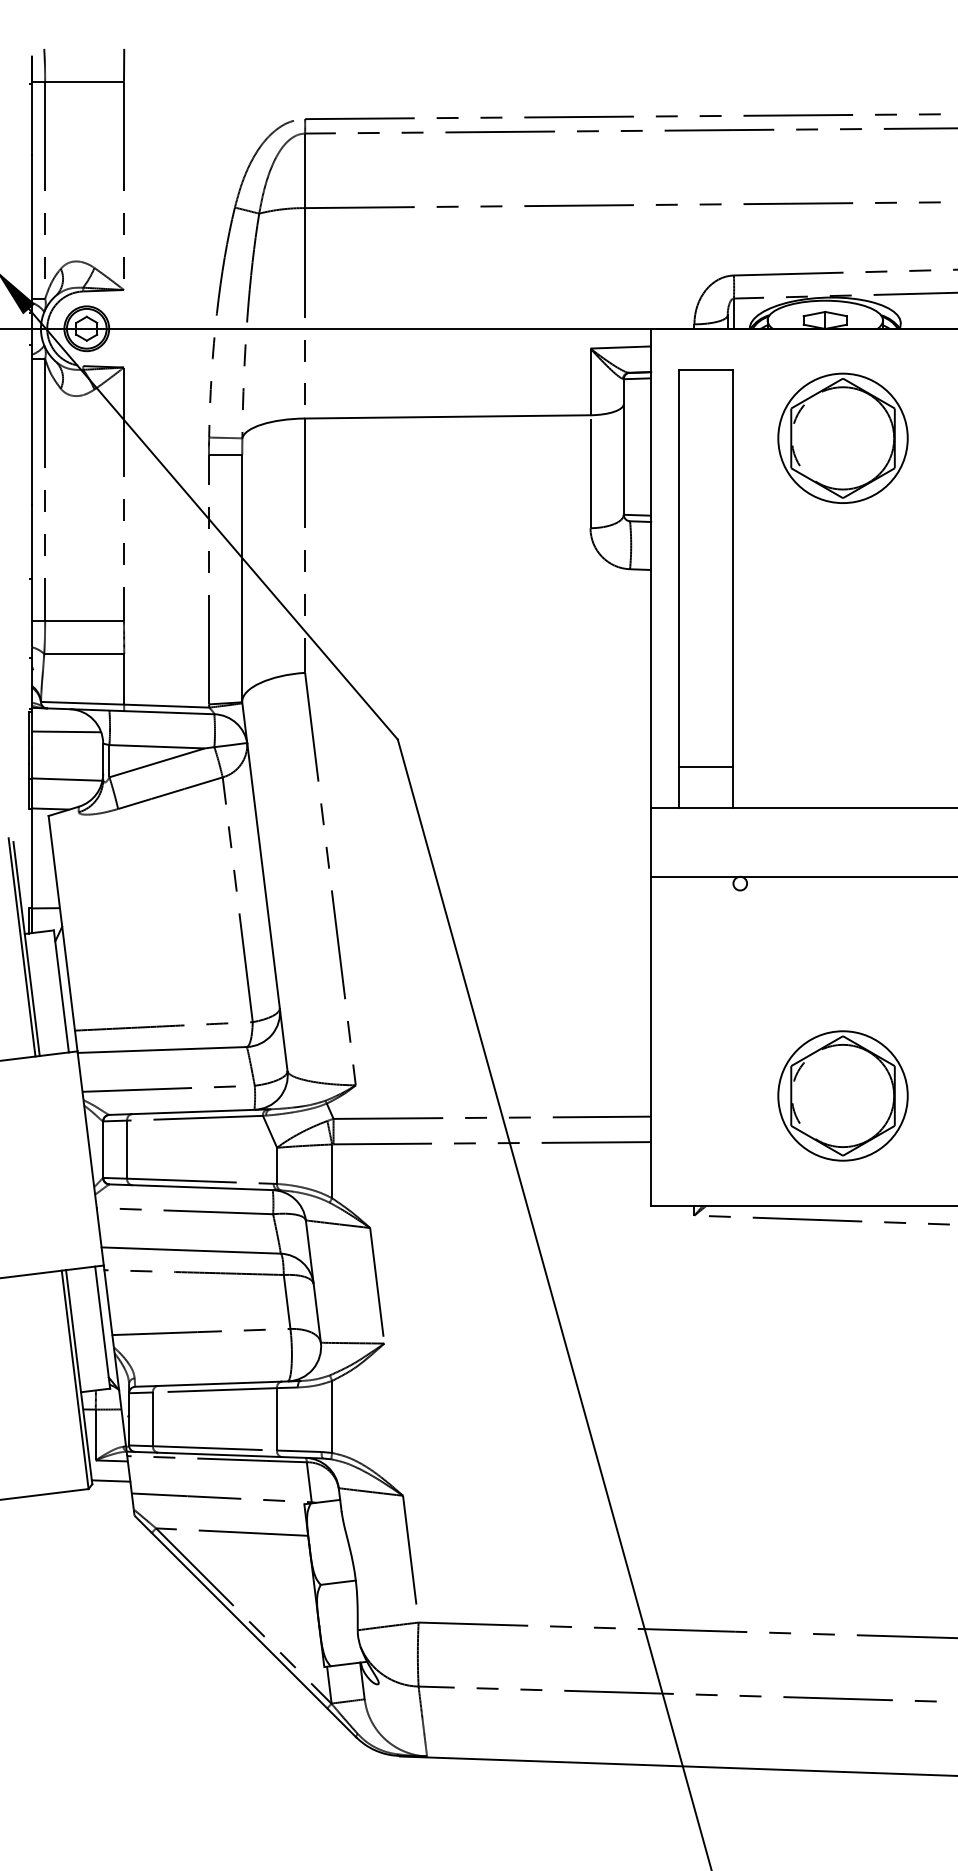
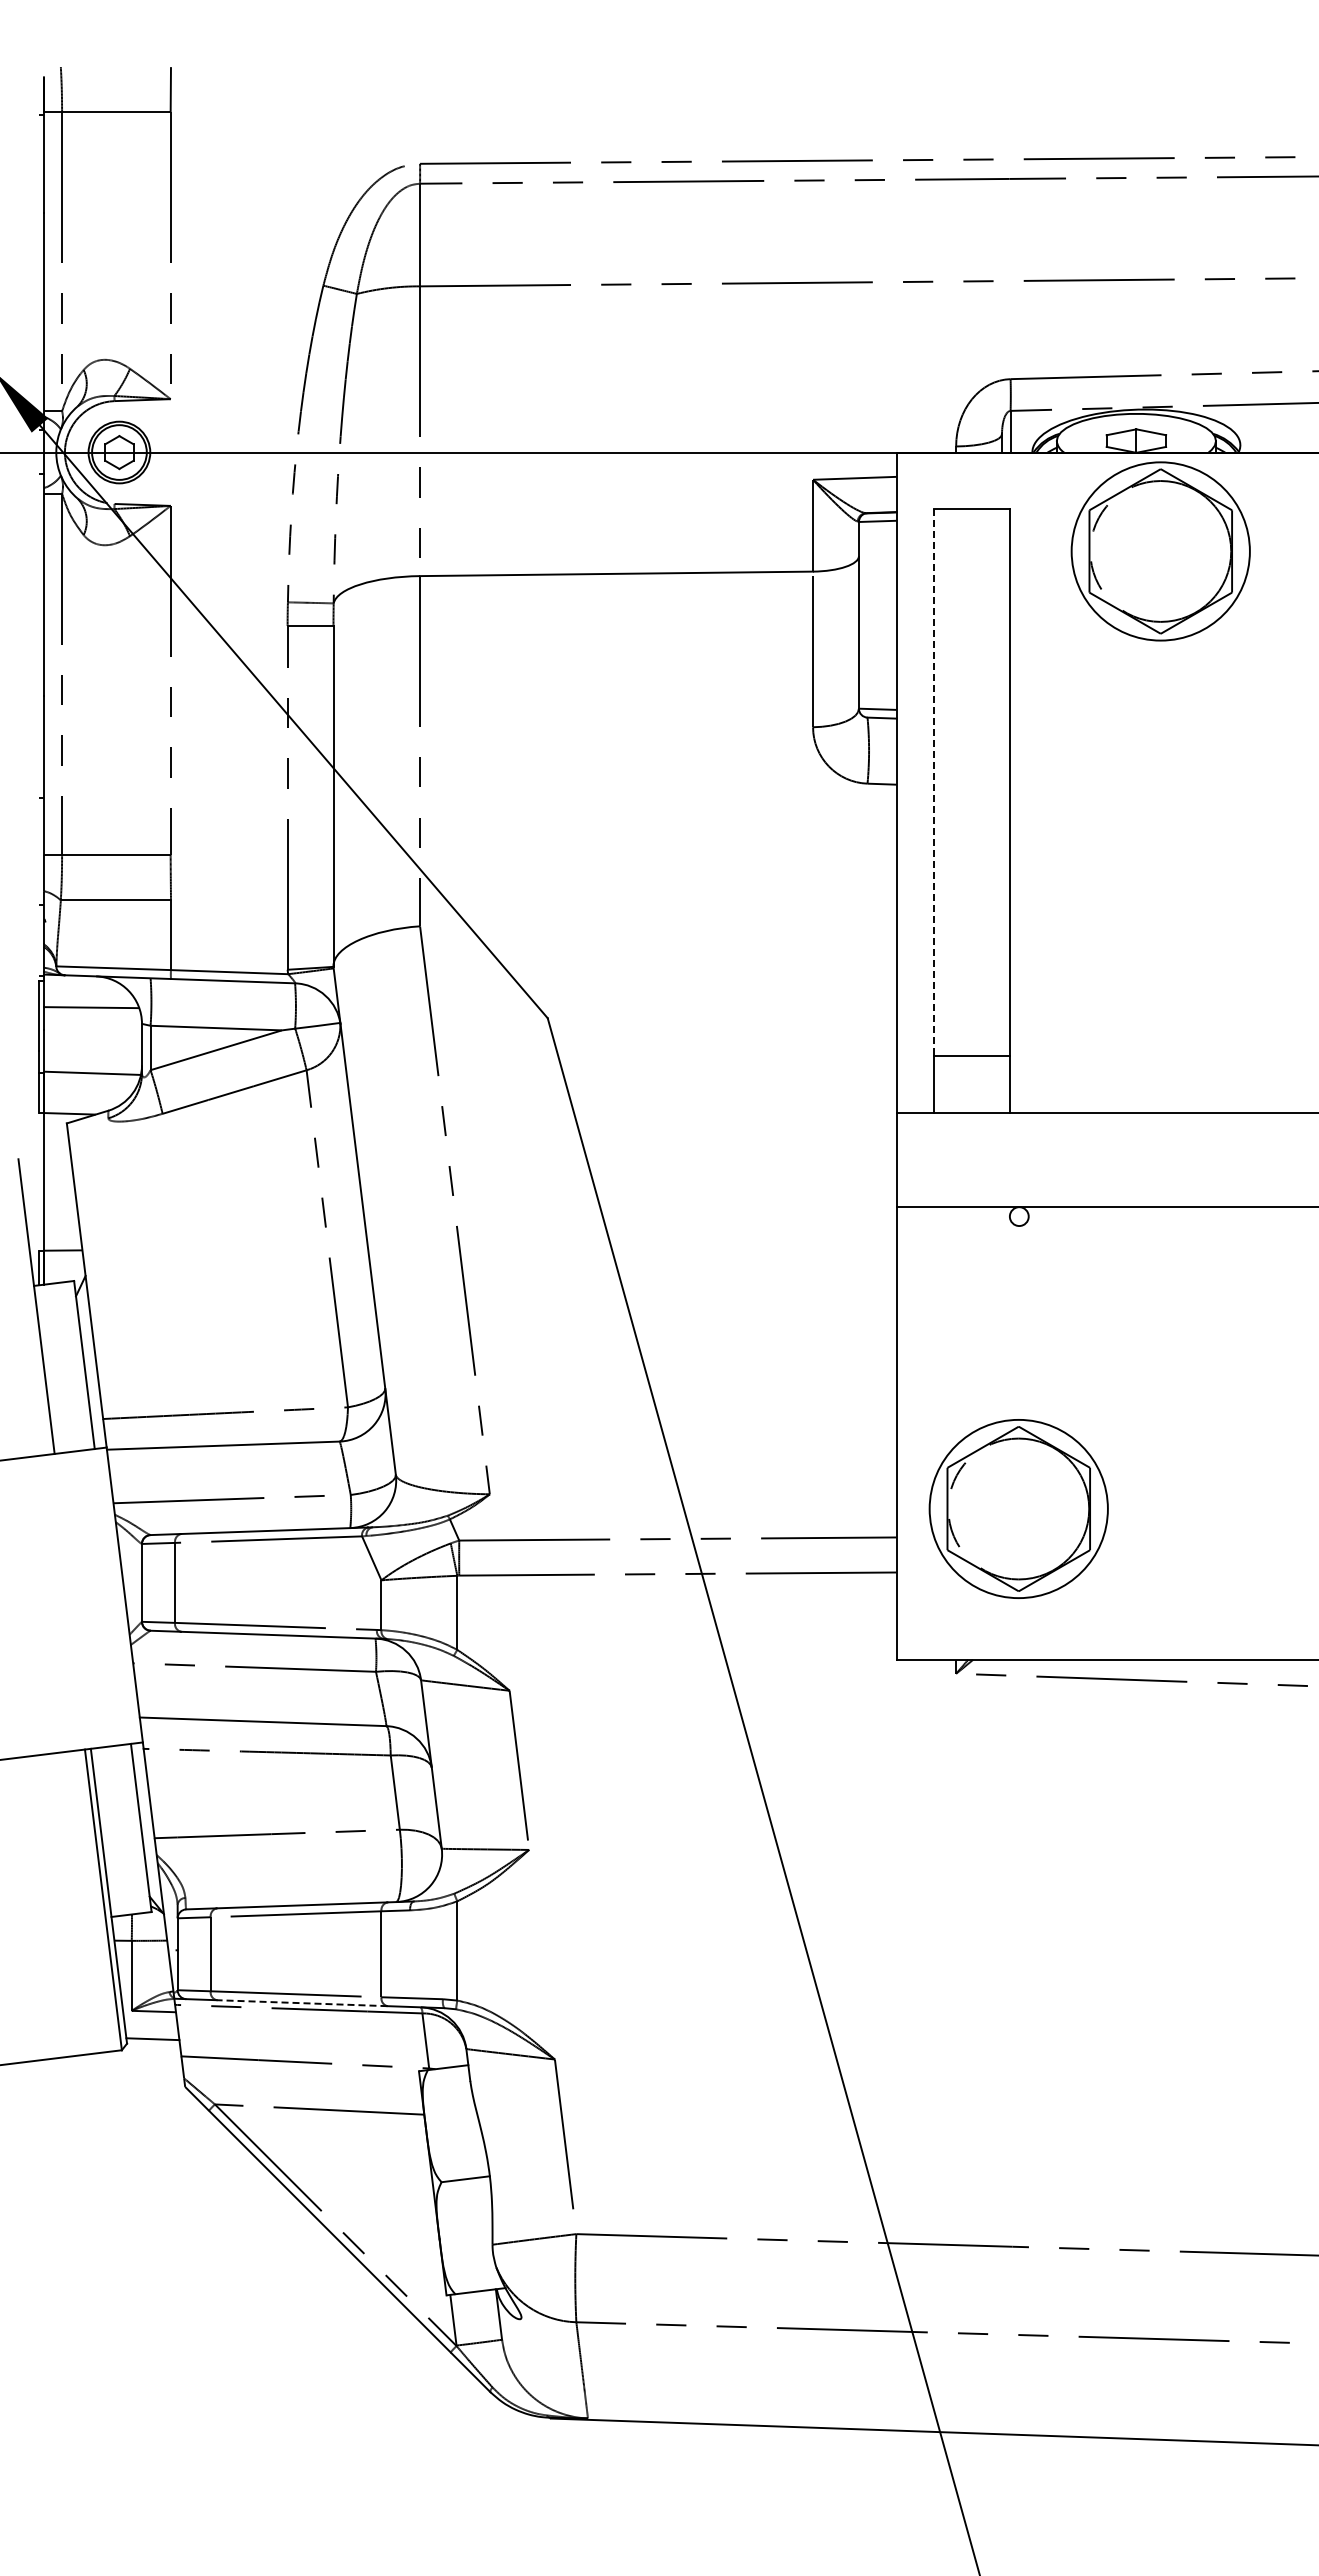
part: (842, 438) -> (1160, 551), moved
line: (678, 568) -> (934, 782), solid -> dashed
line: (21, 947) -> (29, 1304), removed
part: (842, 1095) -> (1018, 1508), moved
line: (219, 1455) -> (301, 2003), solid -> dashed

